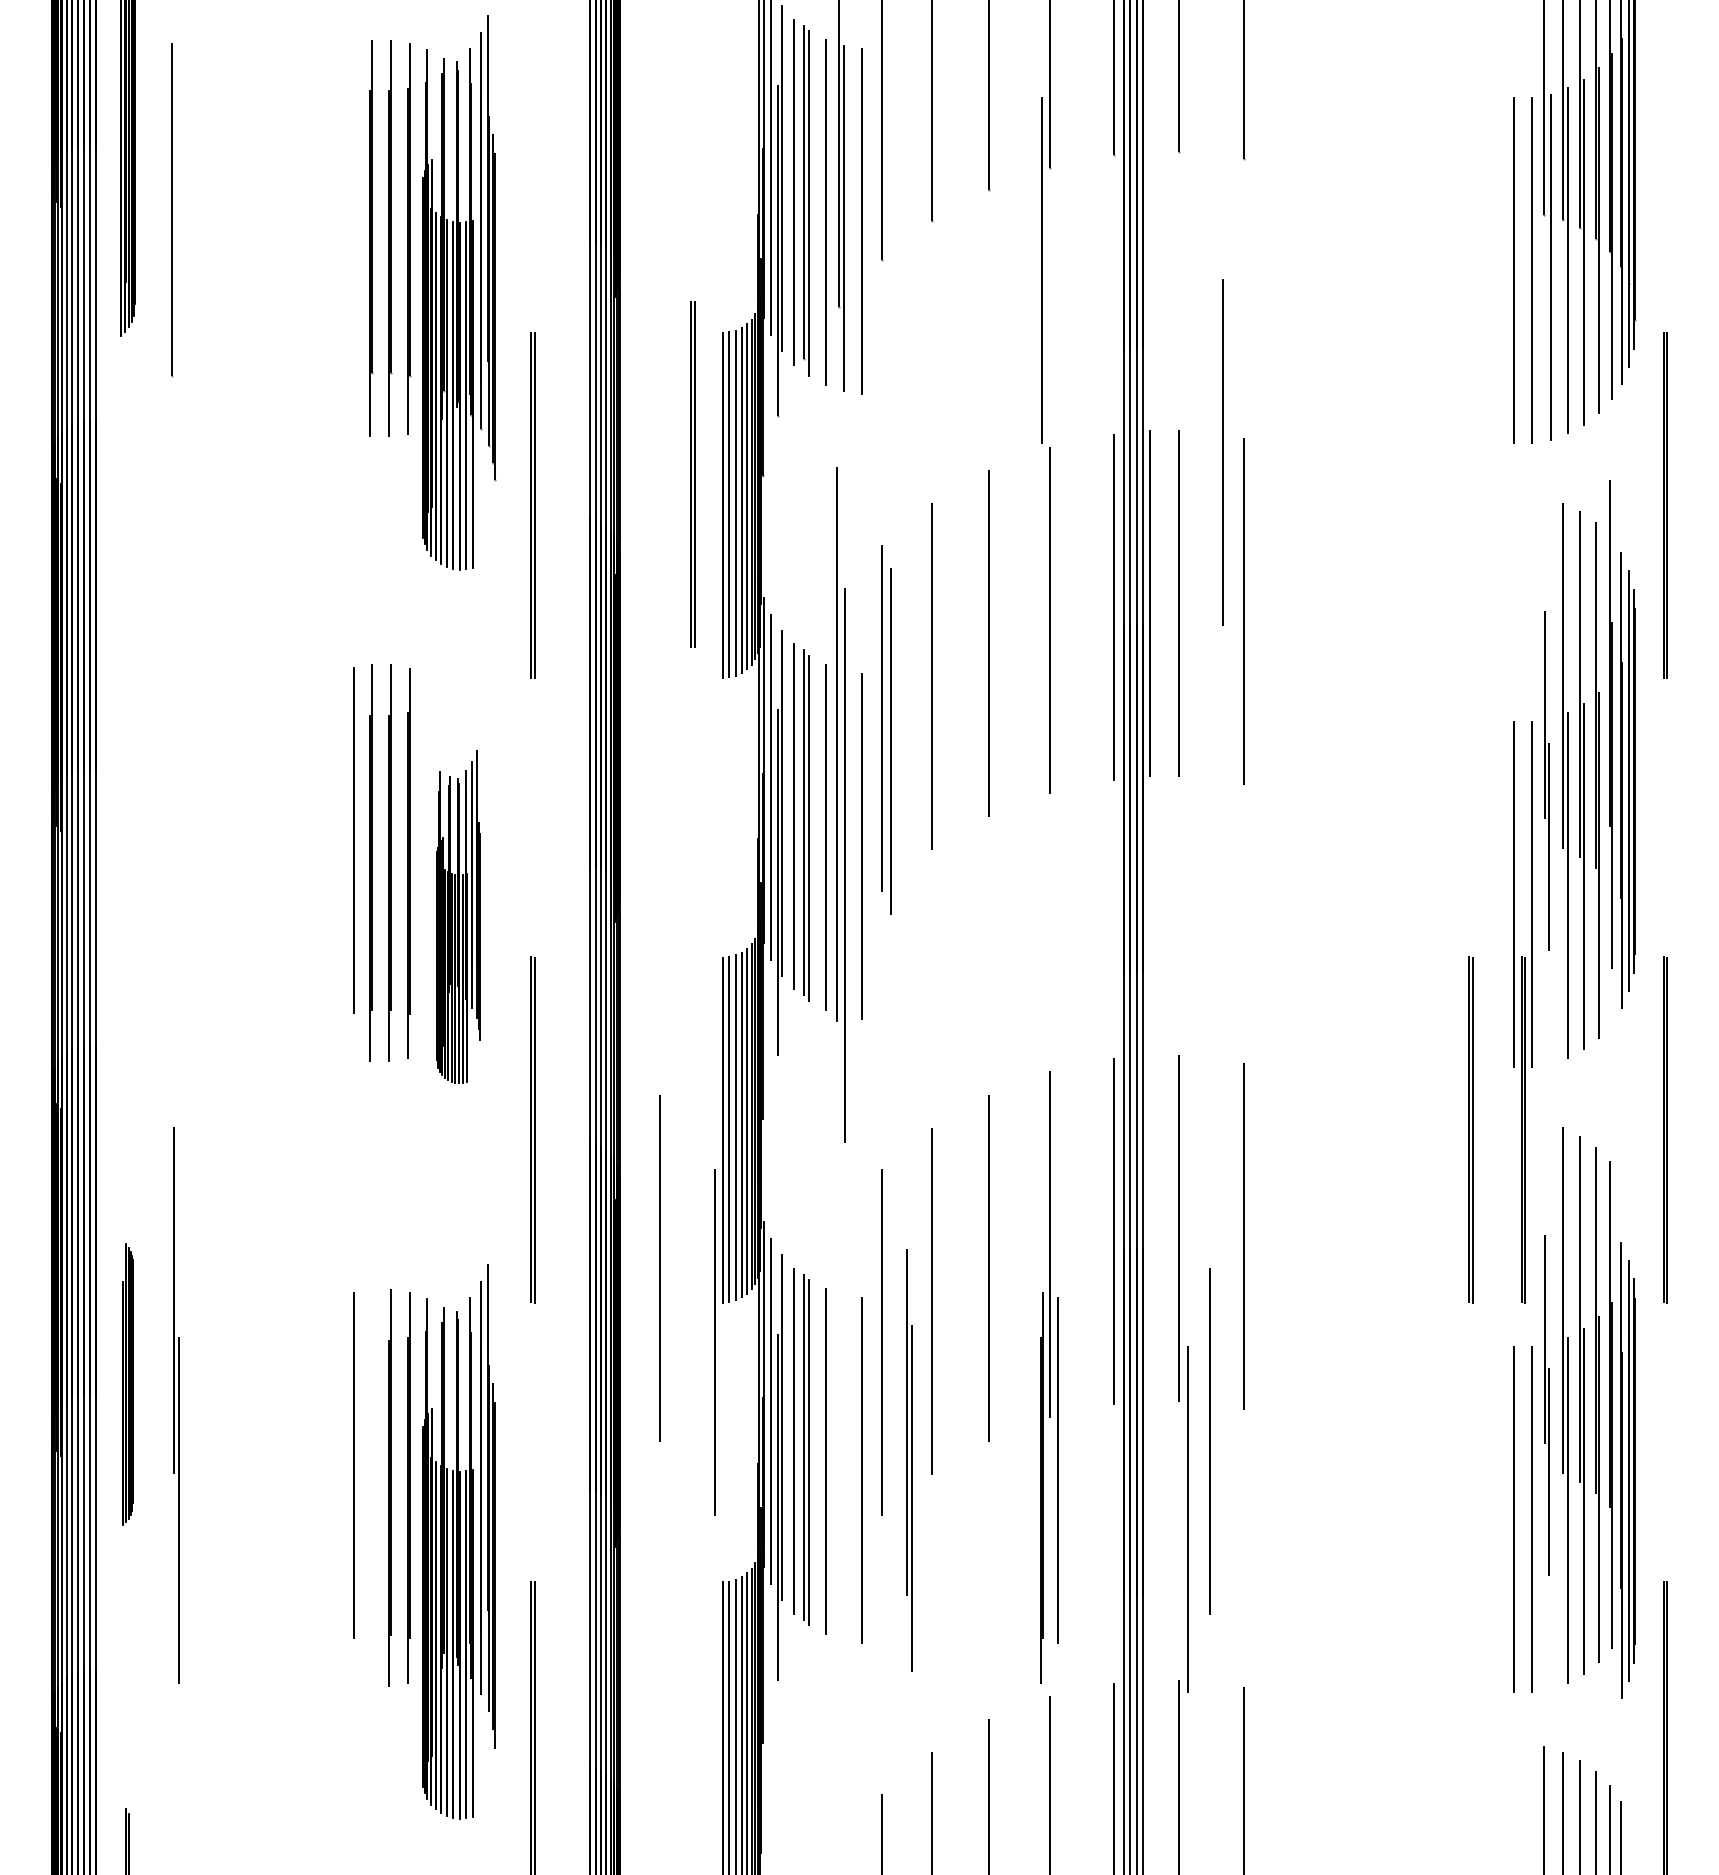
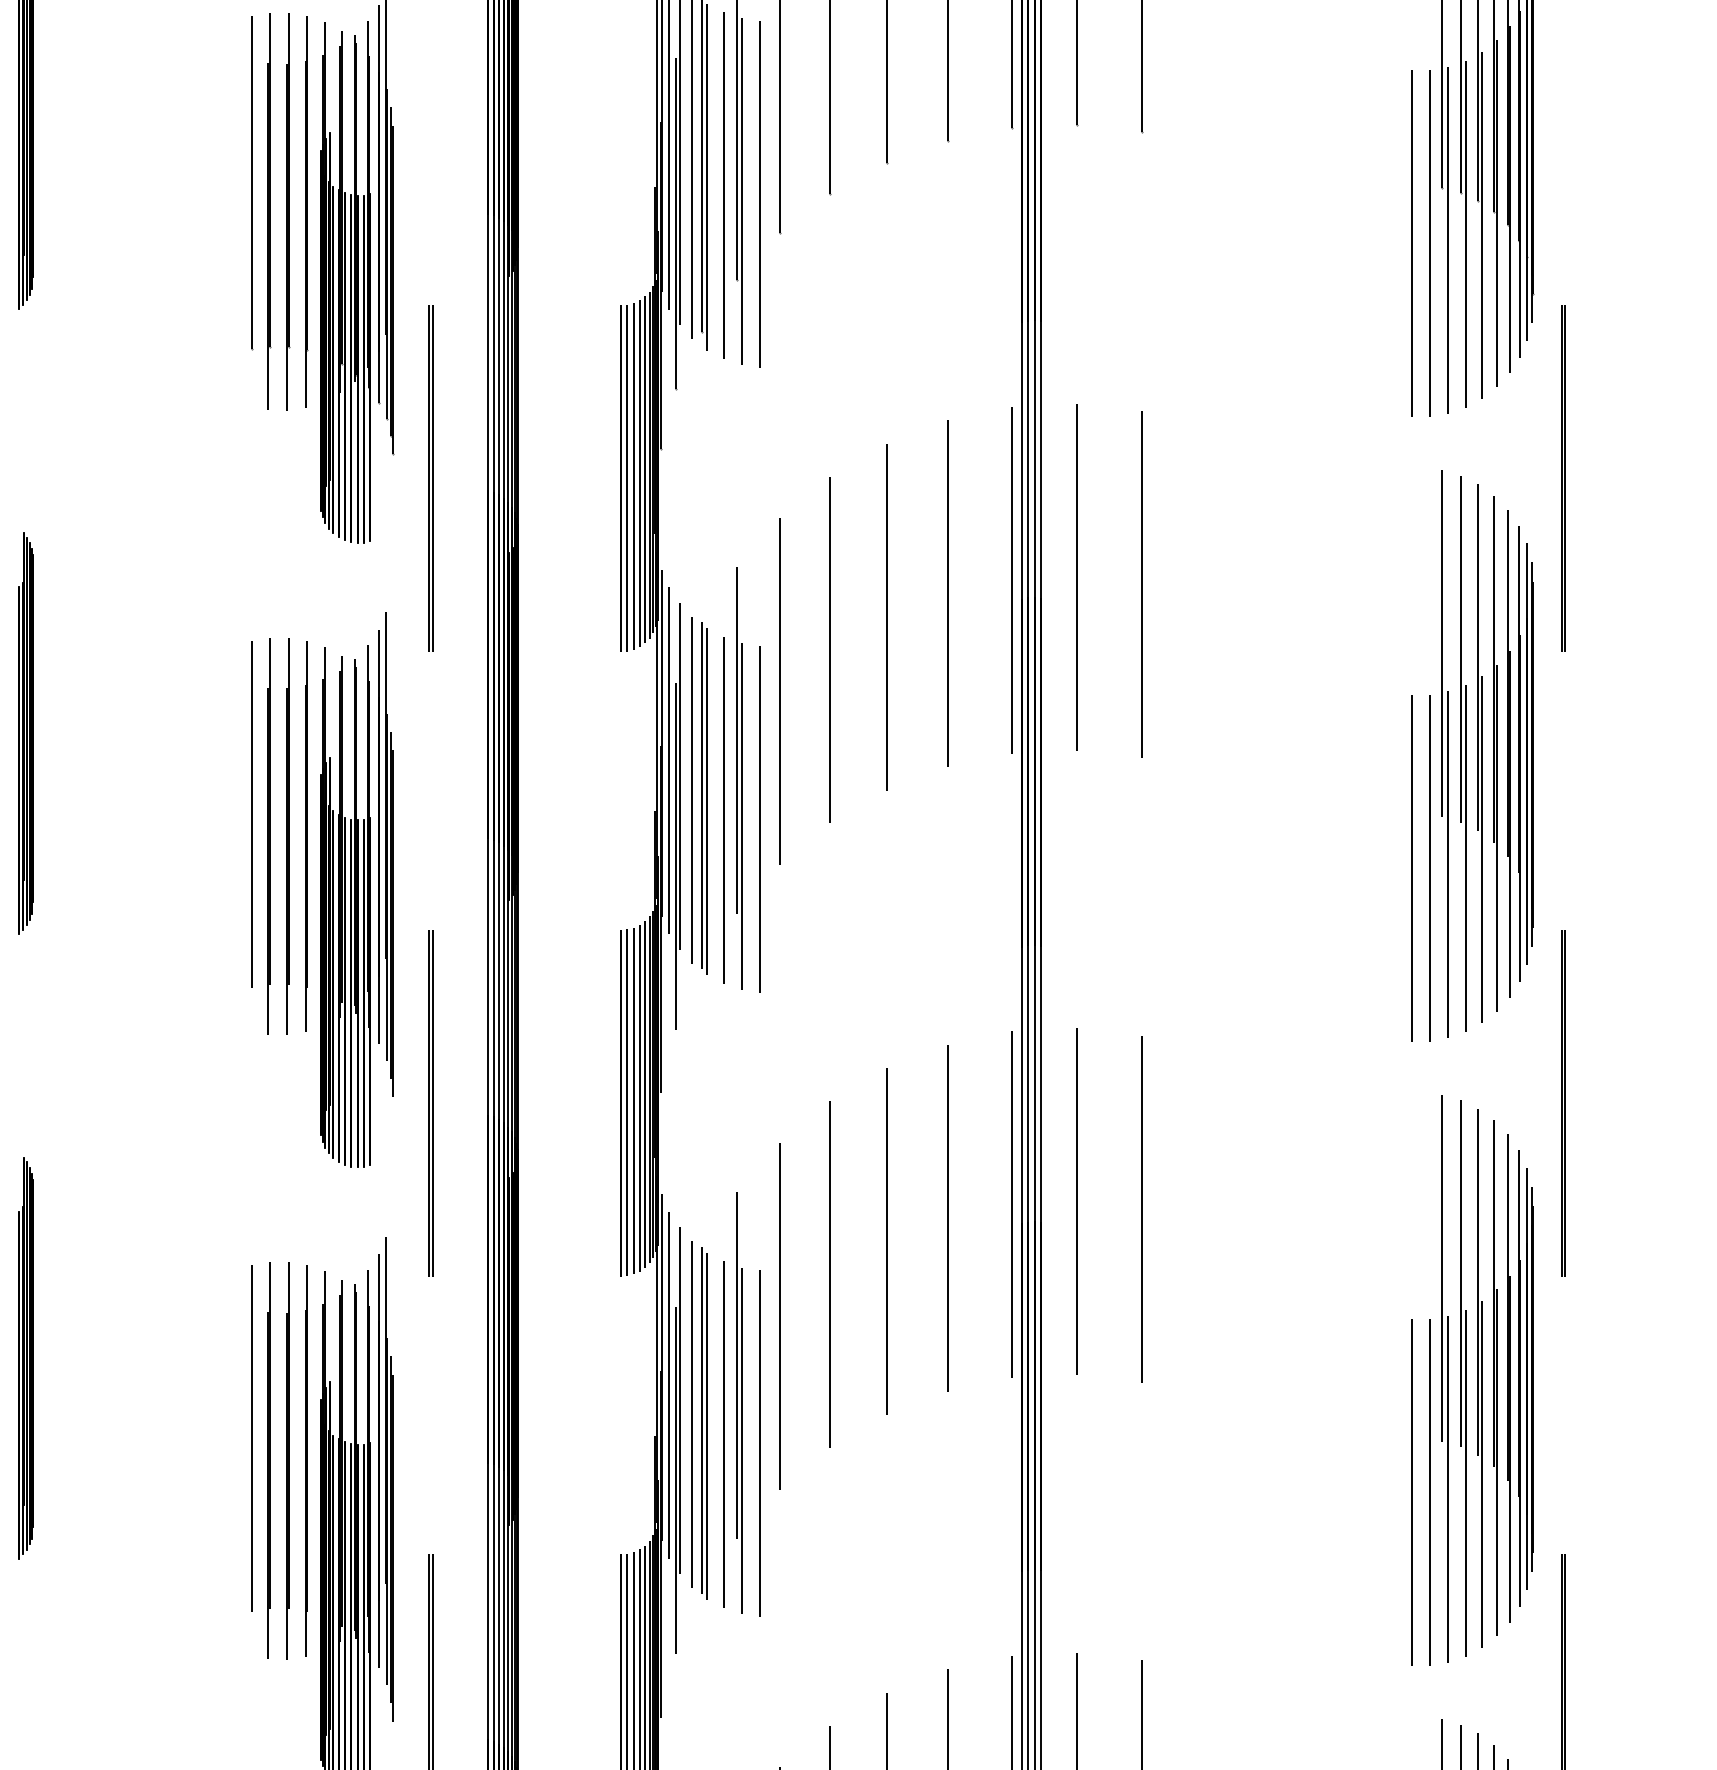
line: (172, 210) -> (252, 183), moved
line: (1041, 270) -> (939, 243), removed
line: (1222, 452) -> (1120, 425), removed
part: (692, 474) -> (590, 447), removed
line: (1149, 603) -> (1047, 576), removed
part: (1610, 724) -> (1508, 753), moved
line: (890, 741) -> (788, 714), removed
part: (127, 760) -> (25, 733), added
part: (1547, 780) -> (1445, 753), size x1.67
part: (841, 805) -> (739, 778), size x0.62
part: (458, 916) -> (356, 889), size x1.67
part: (1470, 1129) -> (1368, 1102), removed
line: (1522, 1129) -> (1420, 1102), removed
line: (659, 1268) -> (557, 1241), removed
line: (714, 1342) -> (612, 1315), removed
part: (127, 1384) -> (25, 1357), size x1.43
part: (176, 1405) -> (74, 1378), removed
part: (1547, 1405) -> (1445, 1378), size x1.67
line: (1209, 1441) -> (1107, 1414), removed
part: (909, 1460) -> (739, 1402), moved
line: (1057, 1470) -> (955, 1443), removed
part: (1627, 1470) -> (1525, 1378), moved
line: (370, 1487) -> (268, 1460), added
line: (1041, 1487) -> (939, 1460), removed
line: (1187, 1519) -> (1085, 1492), removed

